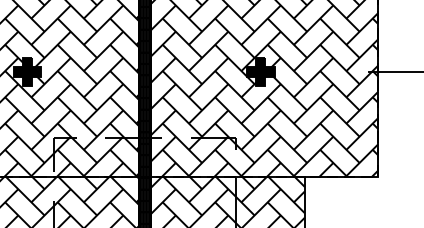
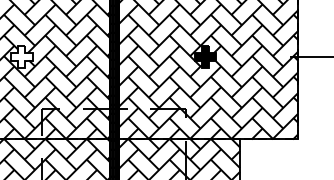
fill: (27, 71) -> (21, 56), removed

